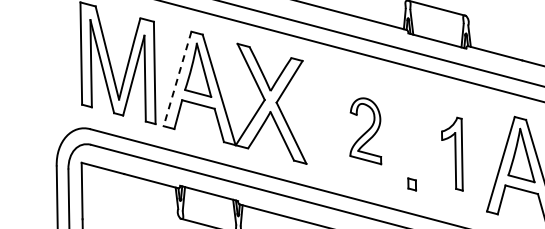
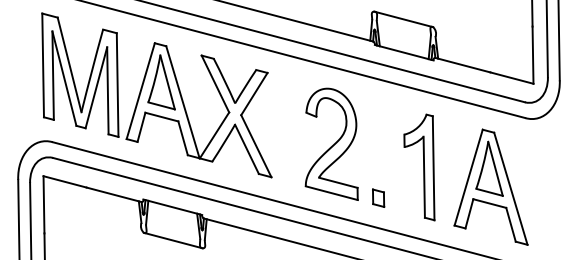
line: (177, 79) -> (140, 91), dashed -> solid
part: (365, 130) -> (331, 143), size x1.67
part: (452, 154) -> (419, 167), size x1.43
part: (411, 183) -> (378, 197), size x1.43

